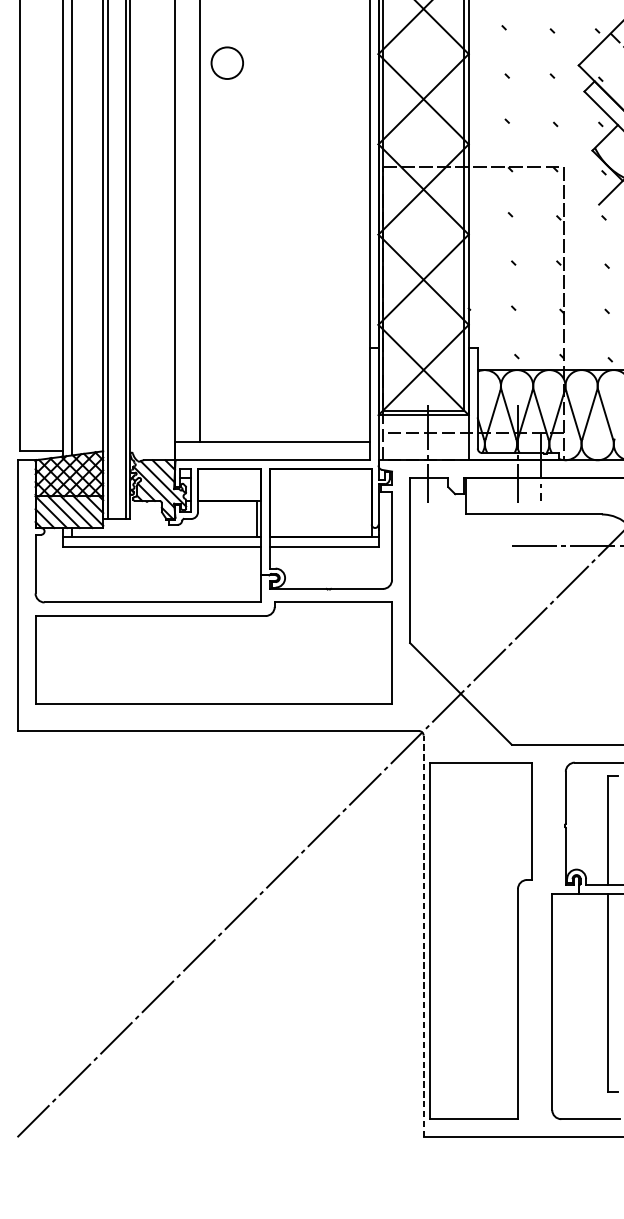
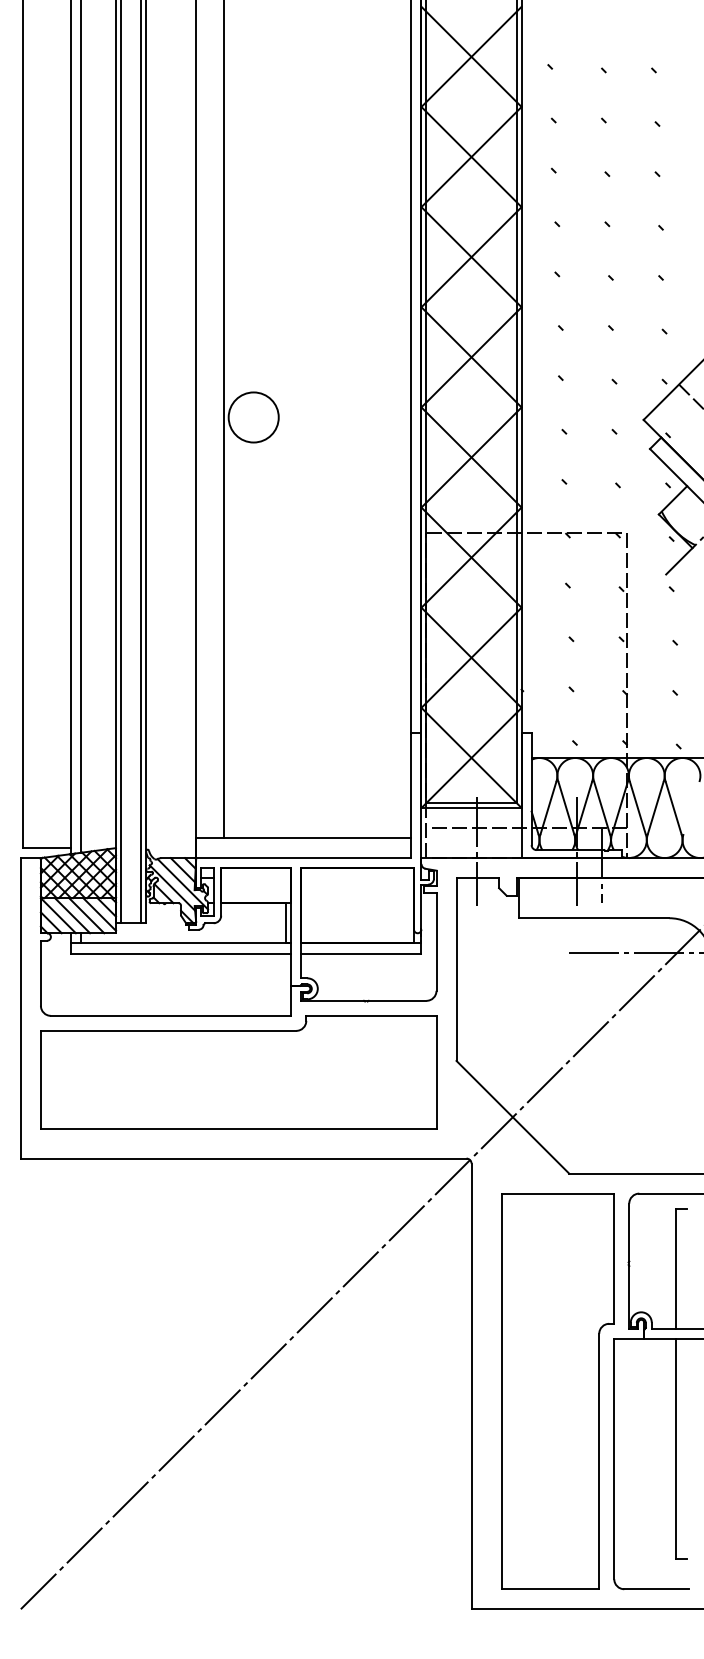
circle: (227, 63) -> (253, 417), size x1.43
line: (423, 936) -> (471, 1386), dashed -> solid
part: (480, 940) -> (557, 1391), moved

